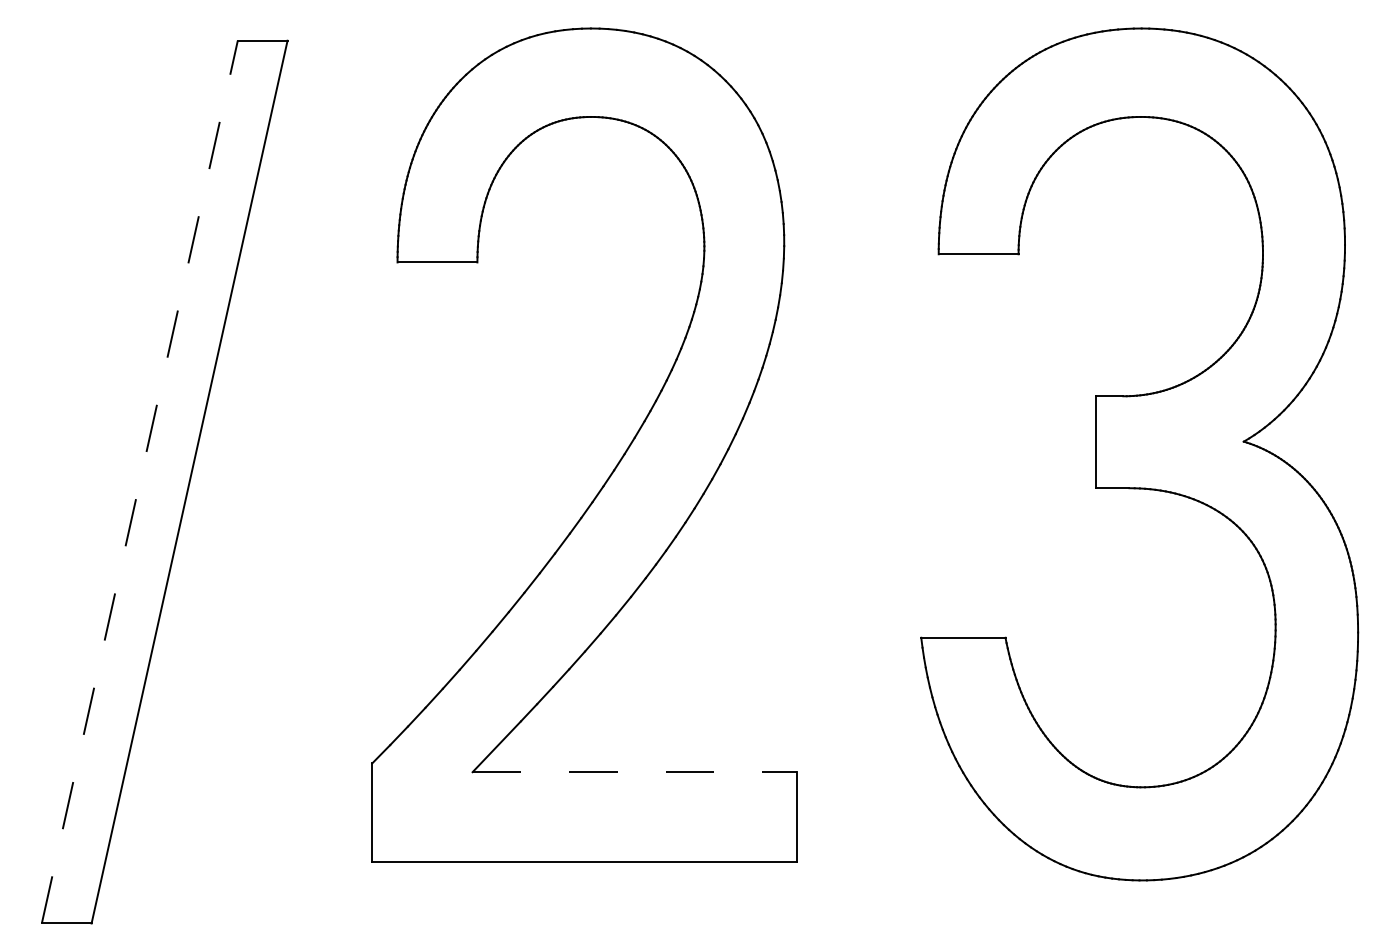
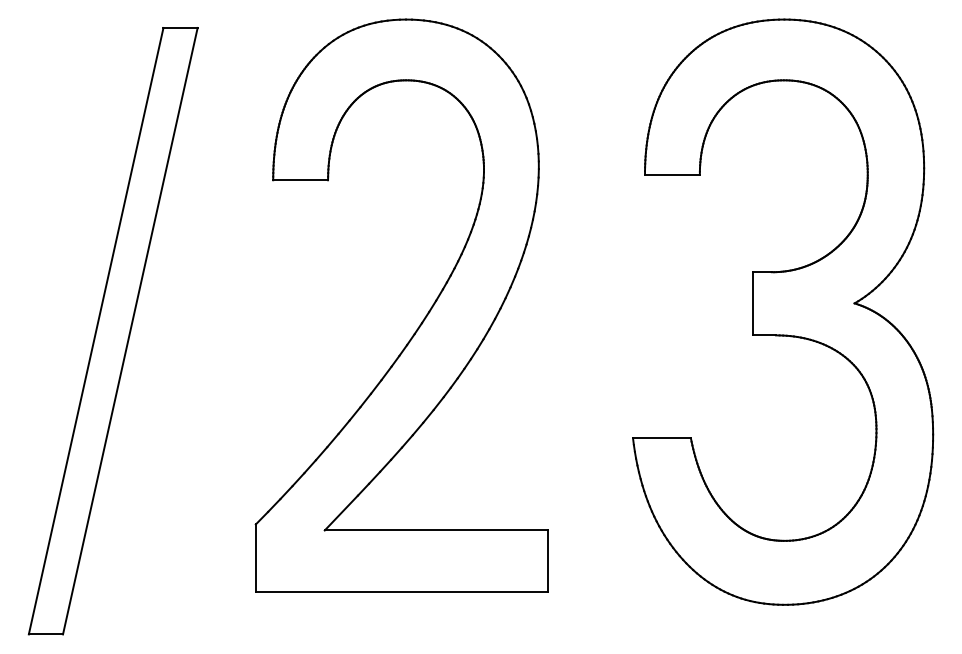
line: (140, 482) -> (96, 331), dashed -> solid
line: (635, 772) -> (436, 530), dashed -> solid

